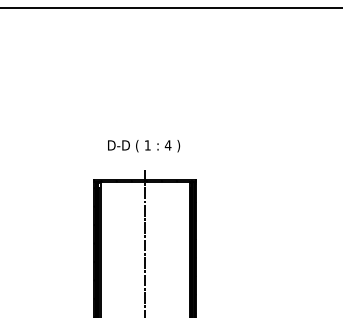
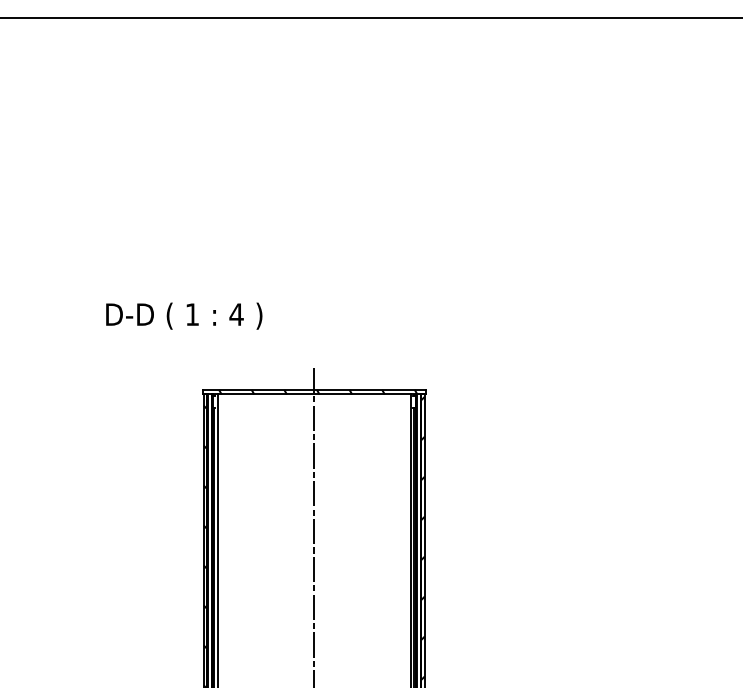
text: (144, 146) -> (185, 316), moved

